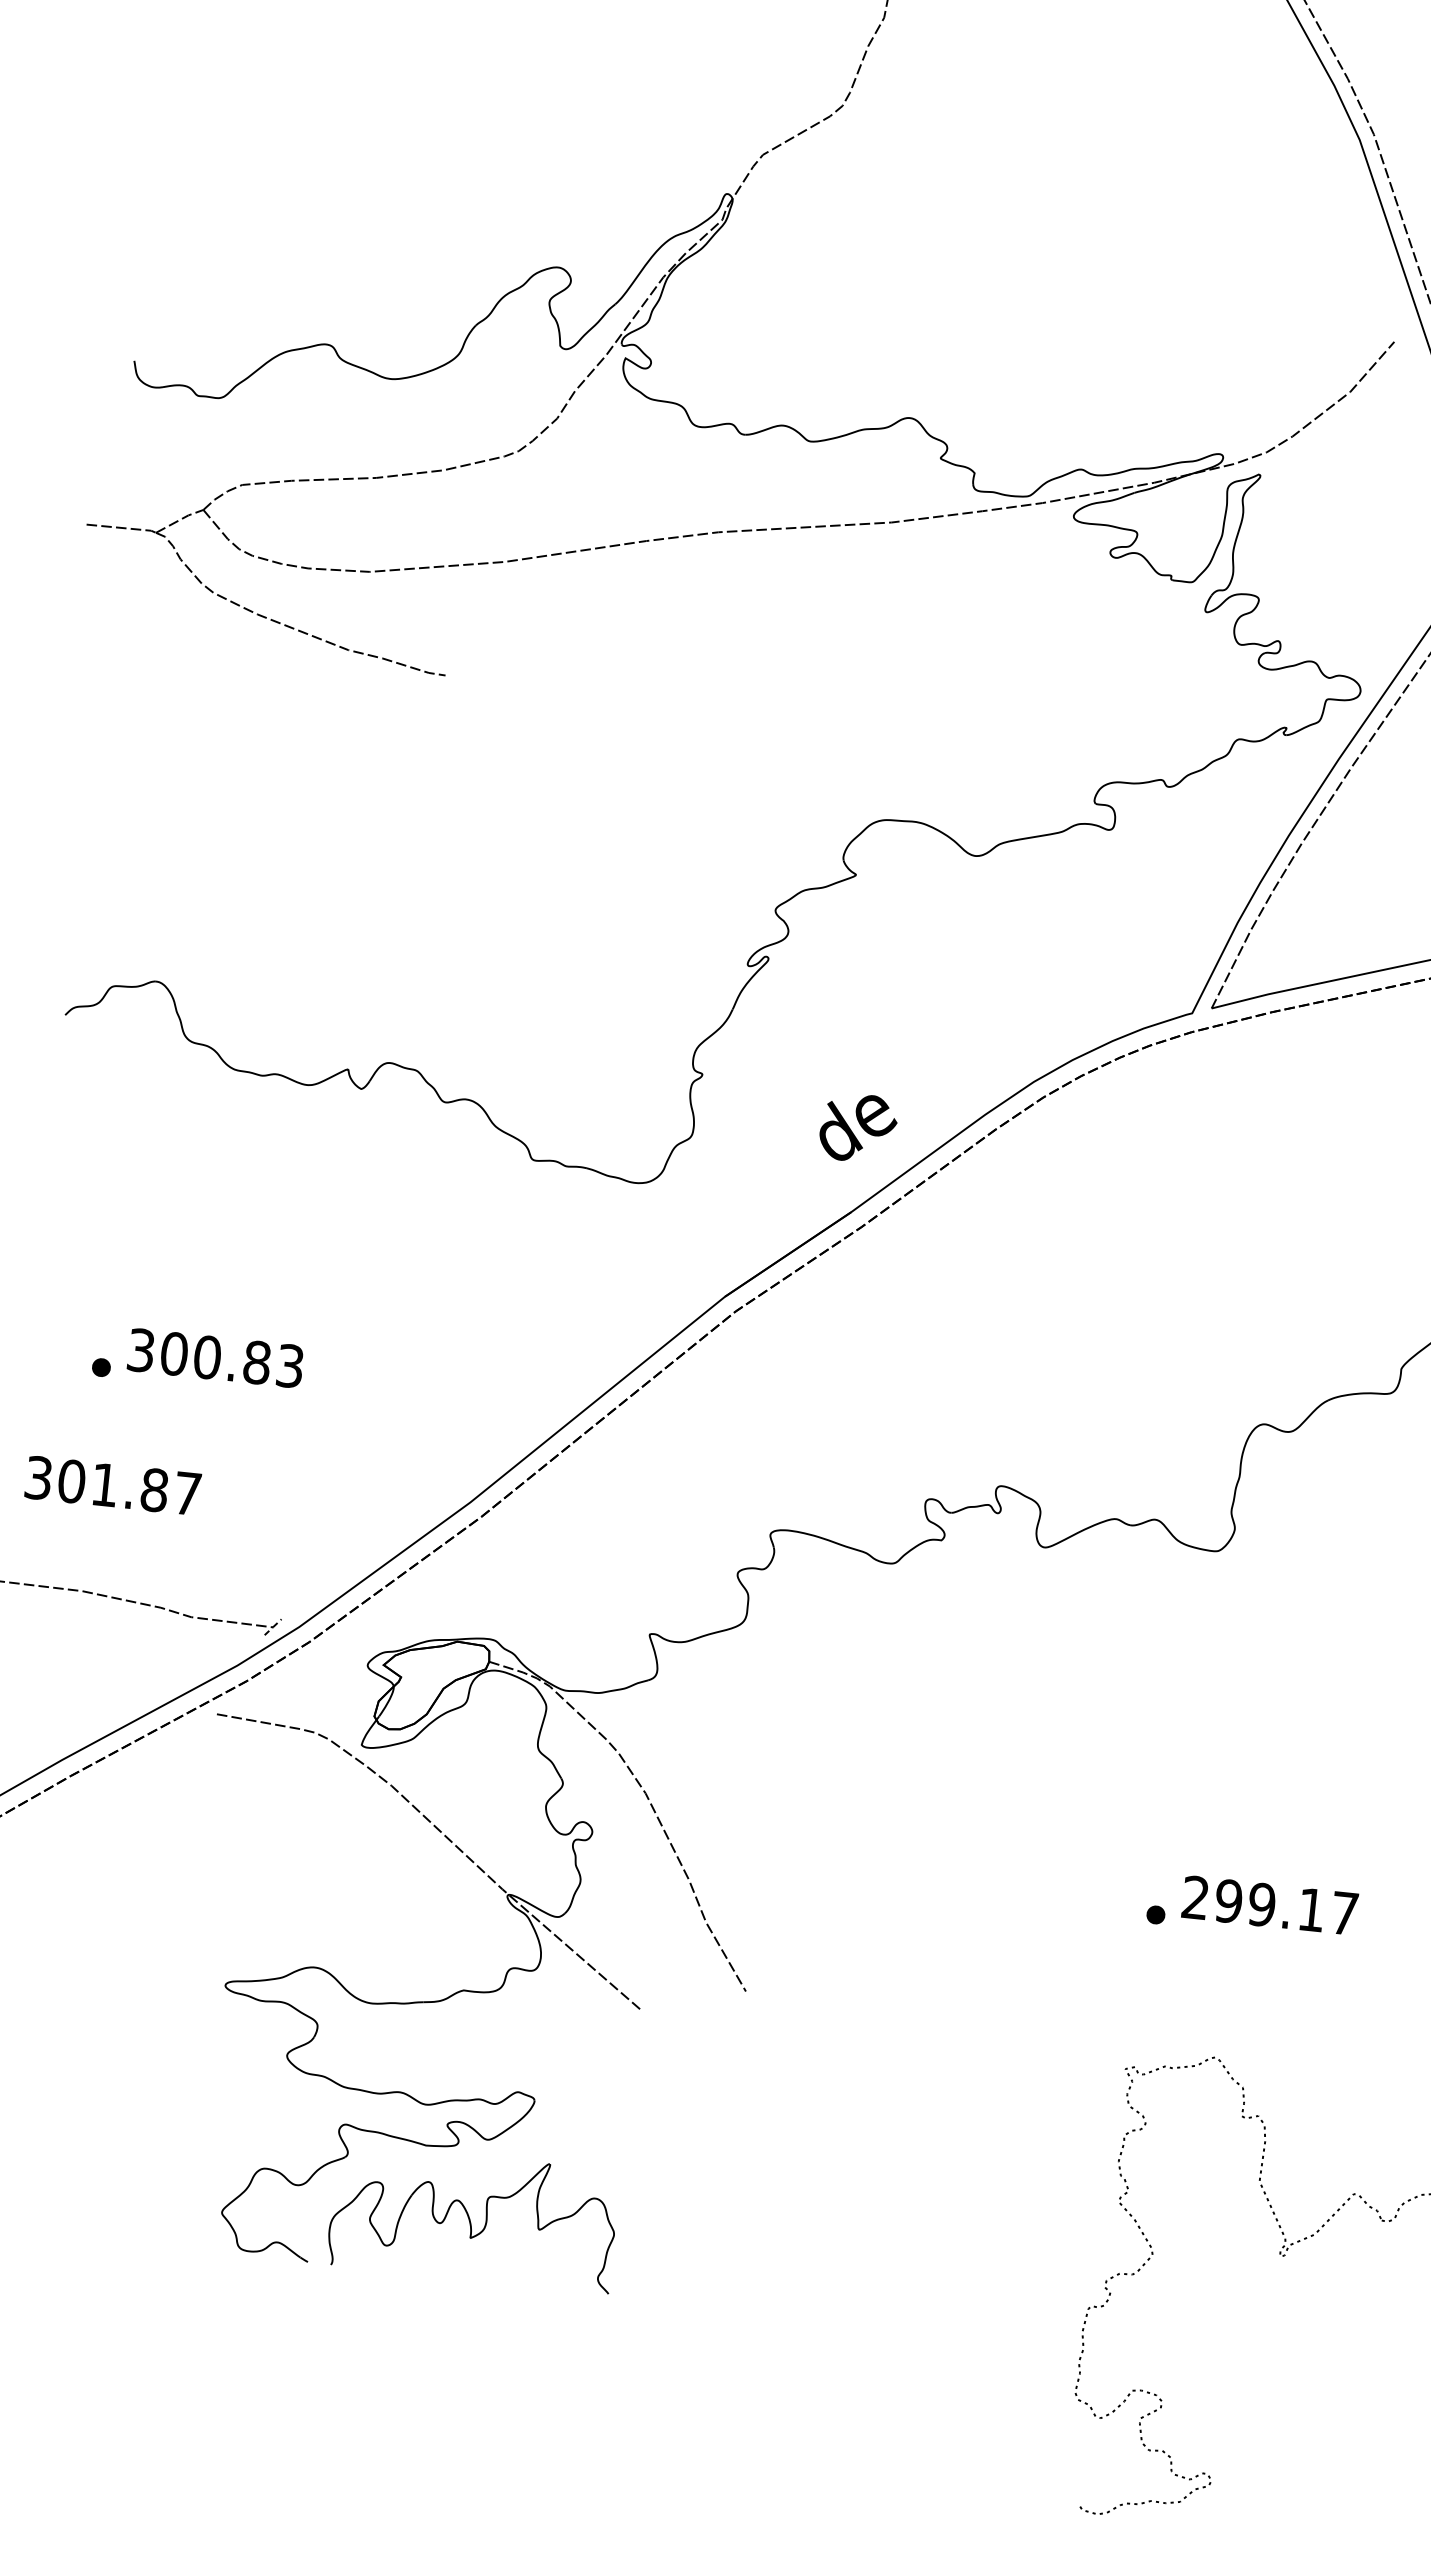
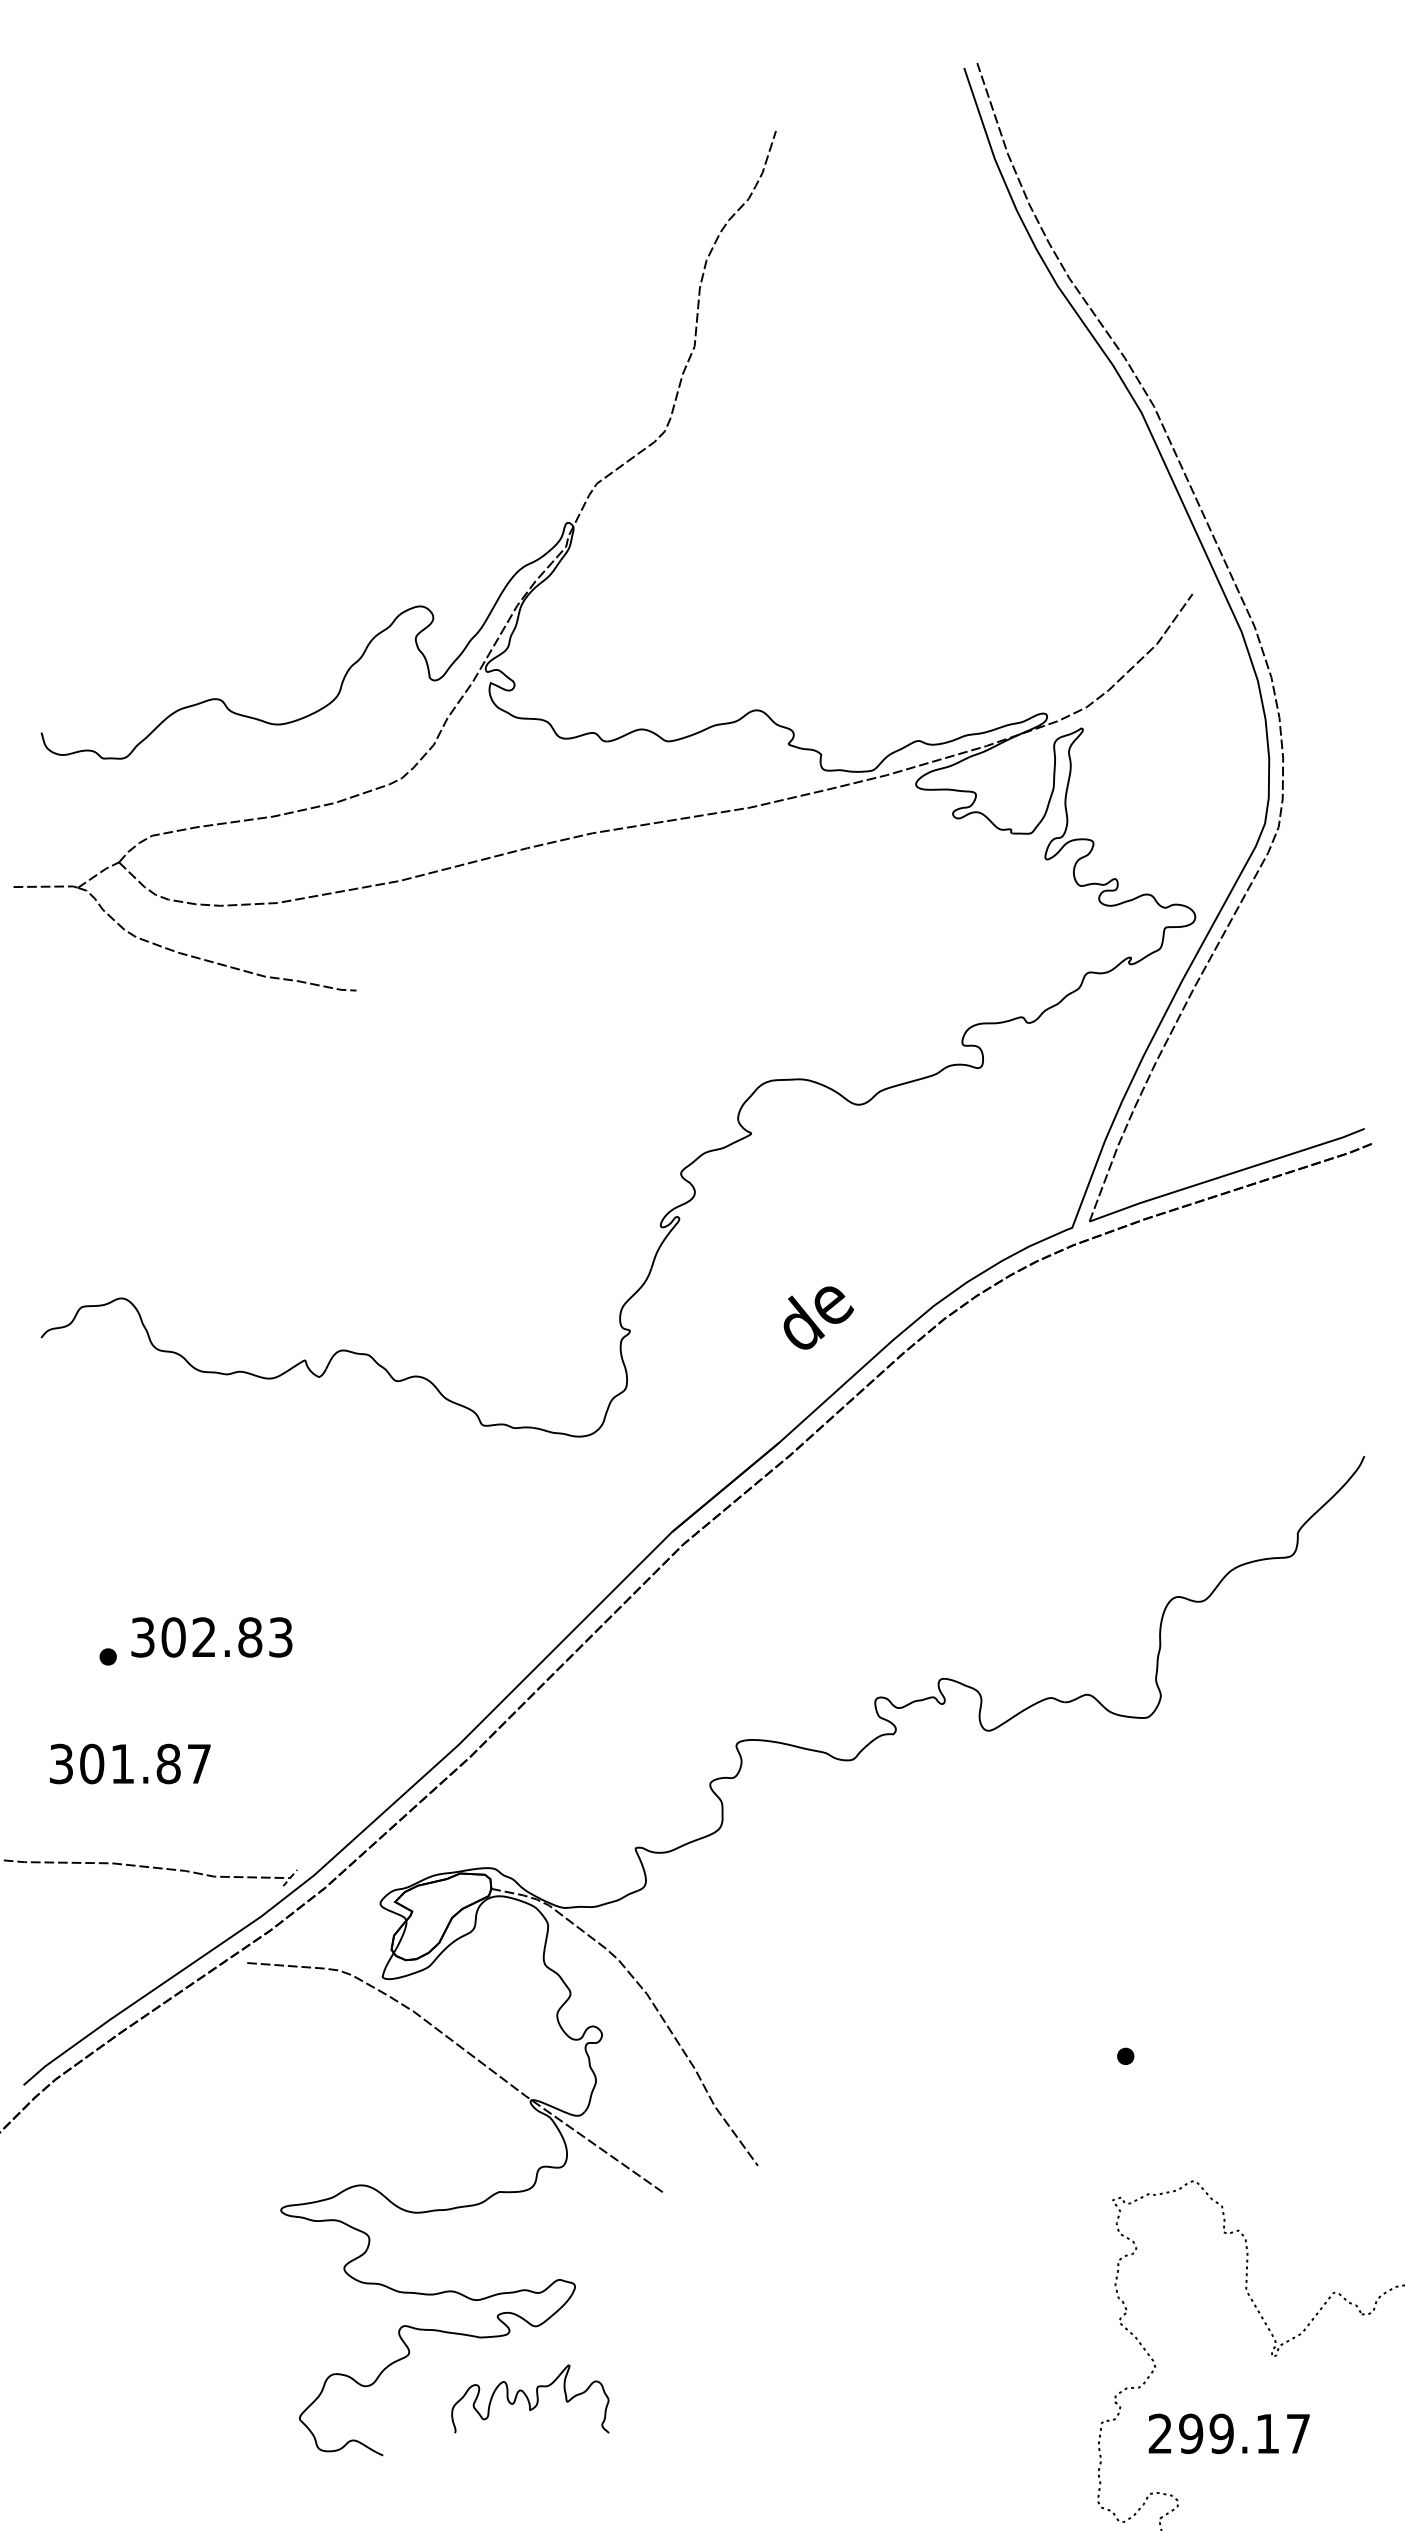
text: (858, 1127) -> (818, 1317), moved
text: (207, 1357) -> (204, 1637), 300.83 -> 302.83
text: (1269, 1905) -> (1228, 2433), moved
part: (473, 2217) -> (530, 2398), size x0.6

